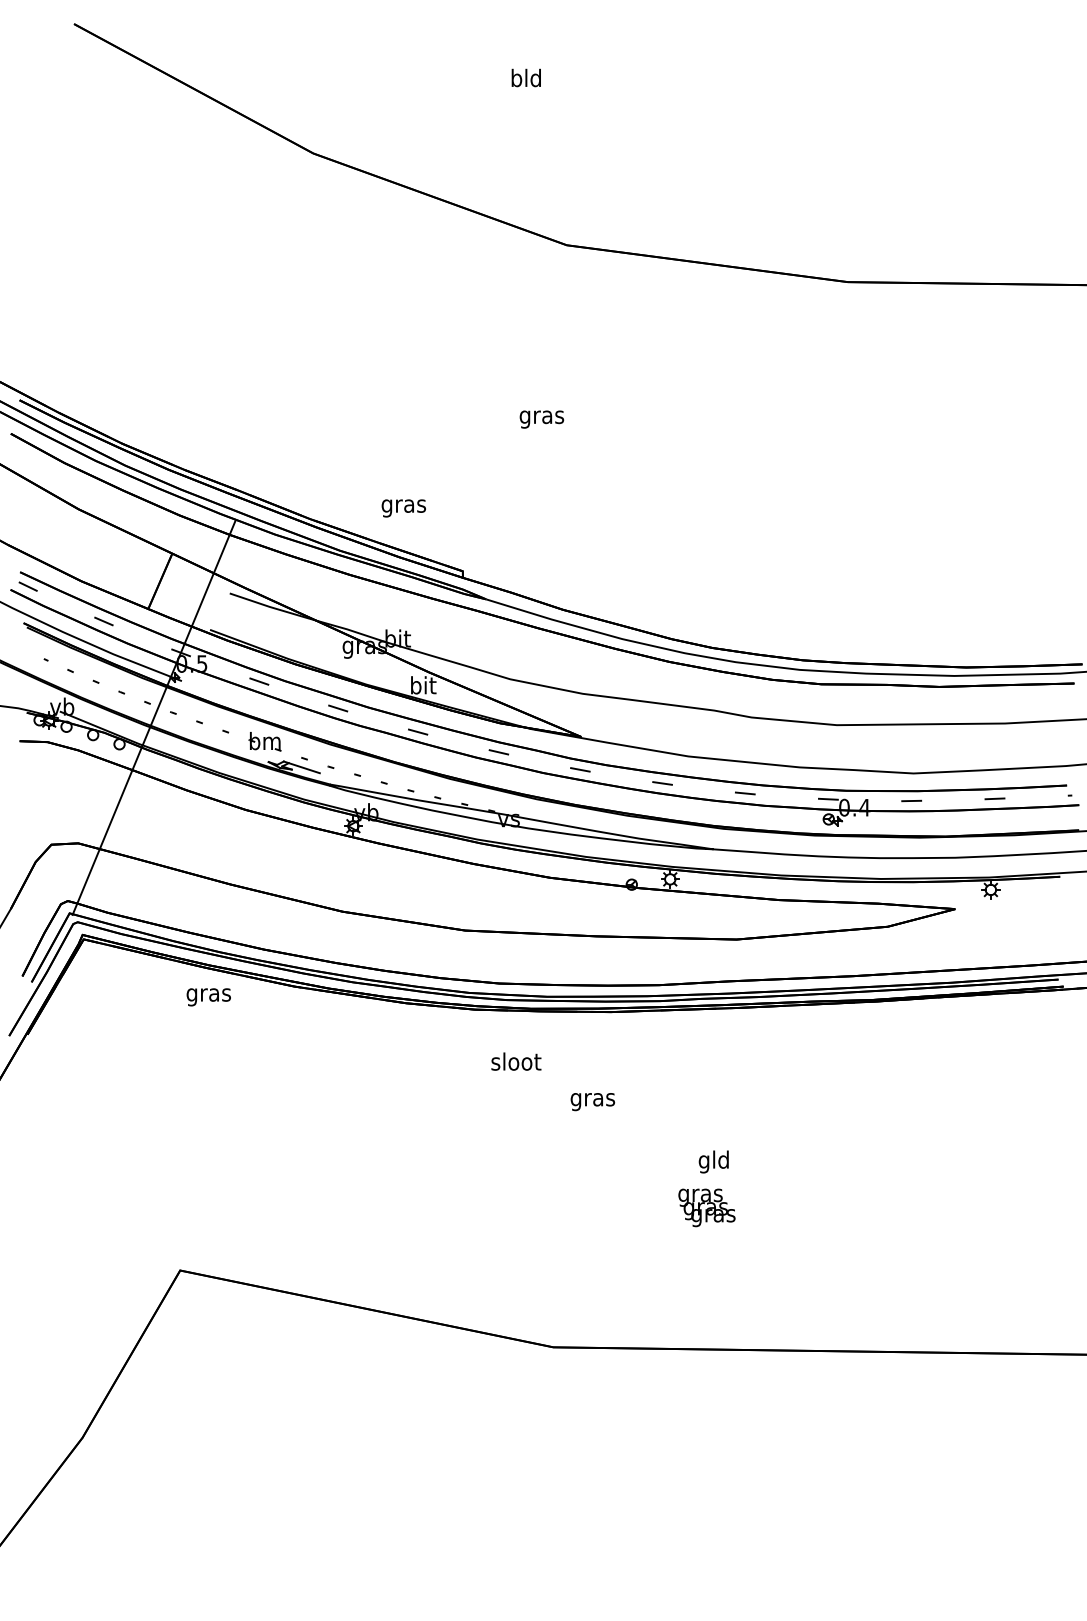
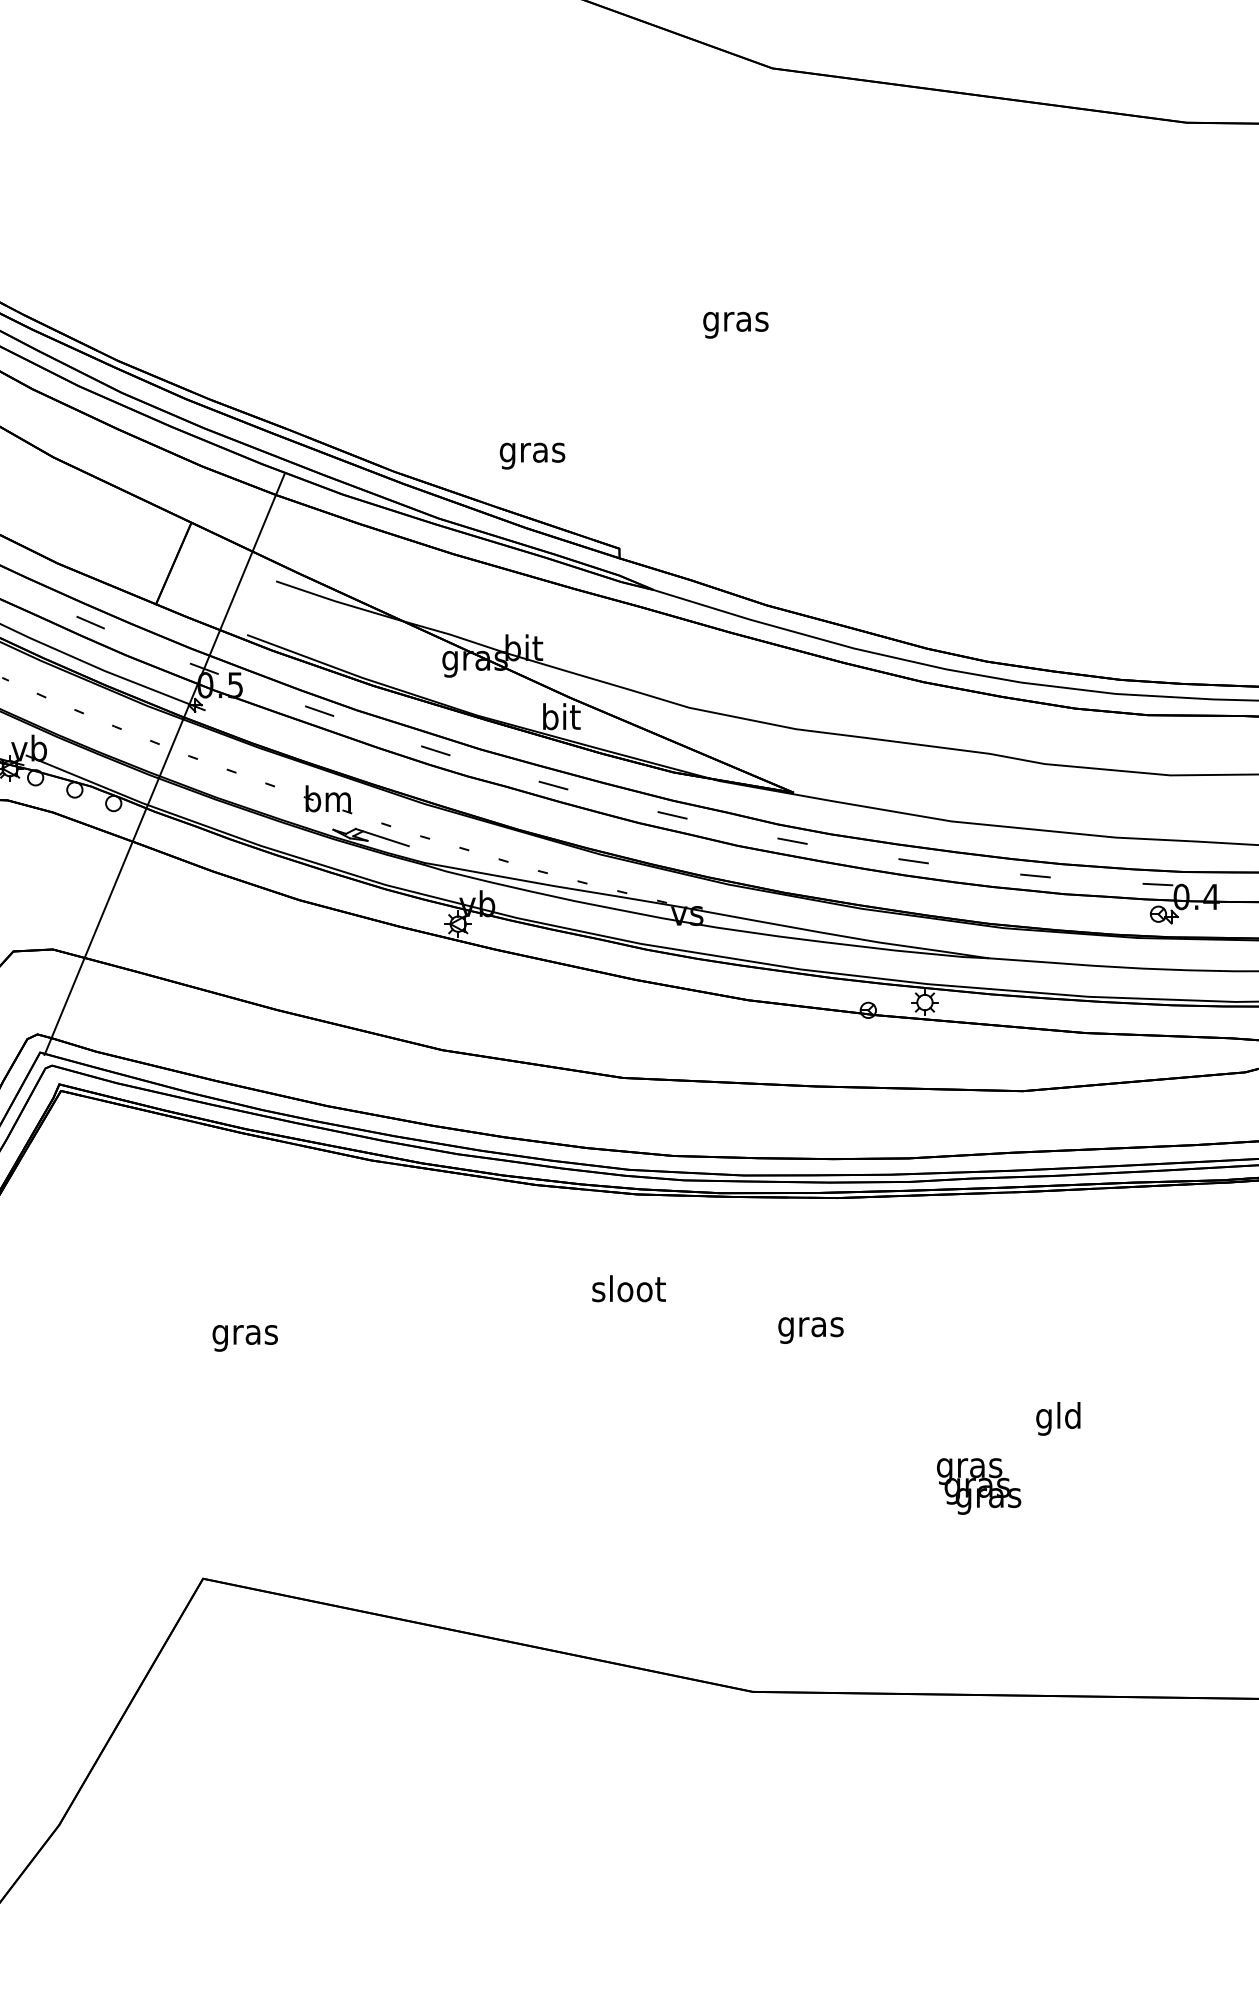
text: (208, 997) -> (244, 1338), moved
text: (516, 1061) -> (629, 1288), moved
text: (713, 1161) -> (1057, 1418), moved

